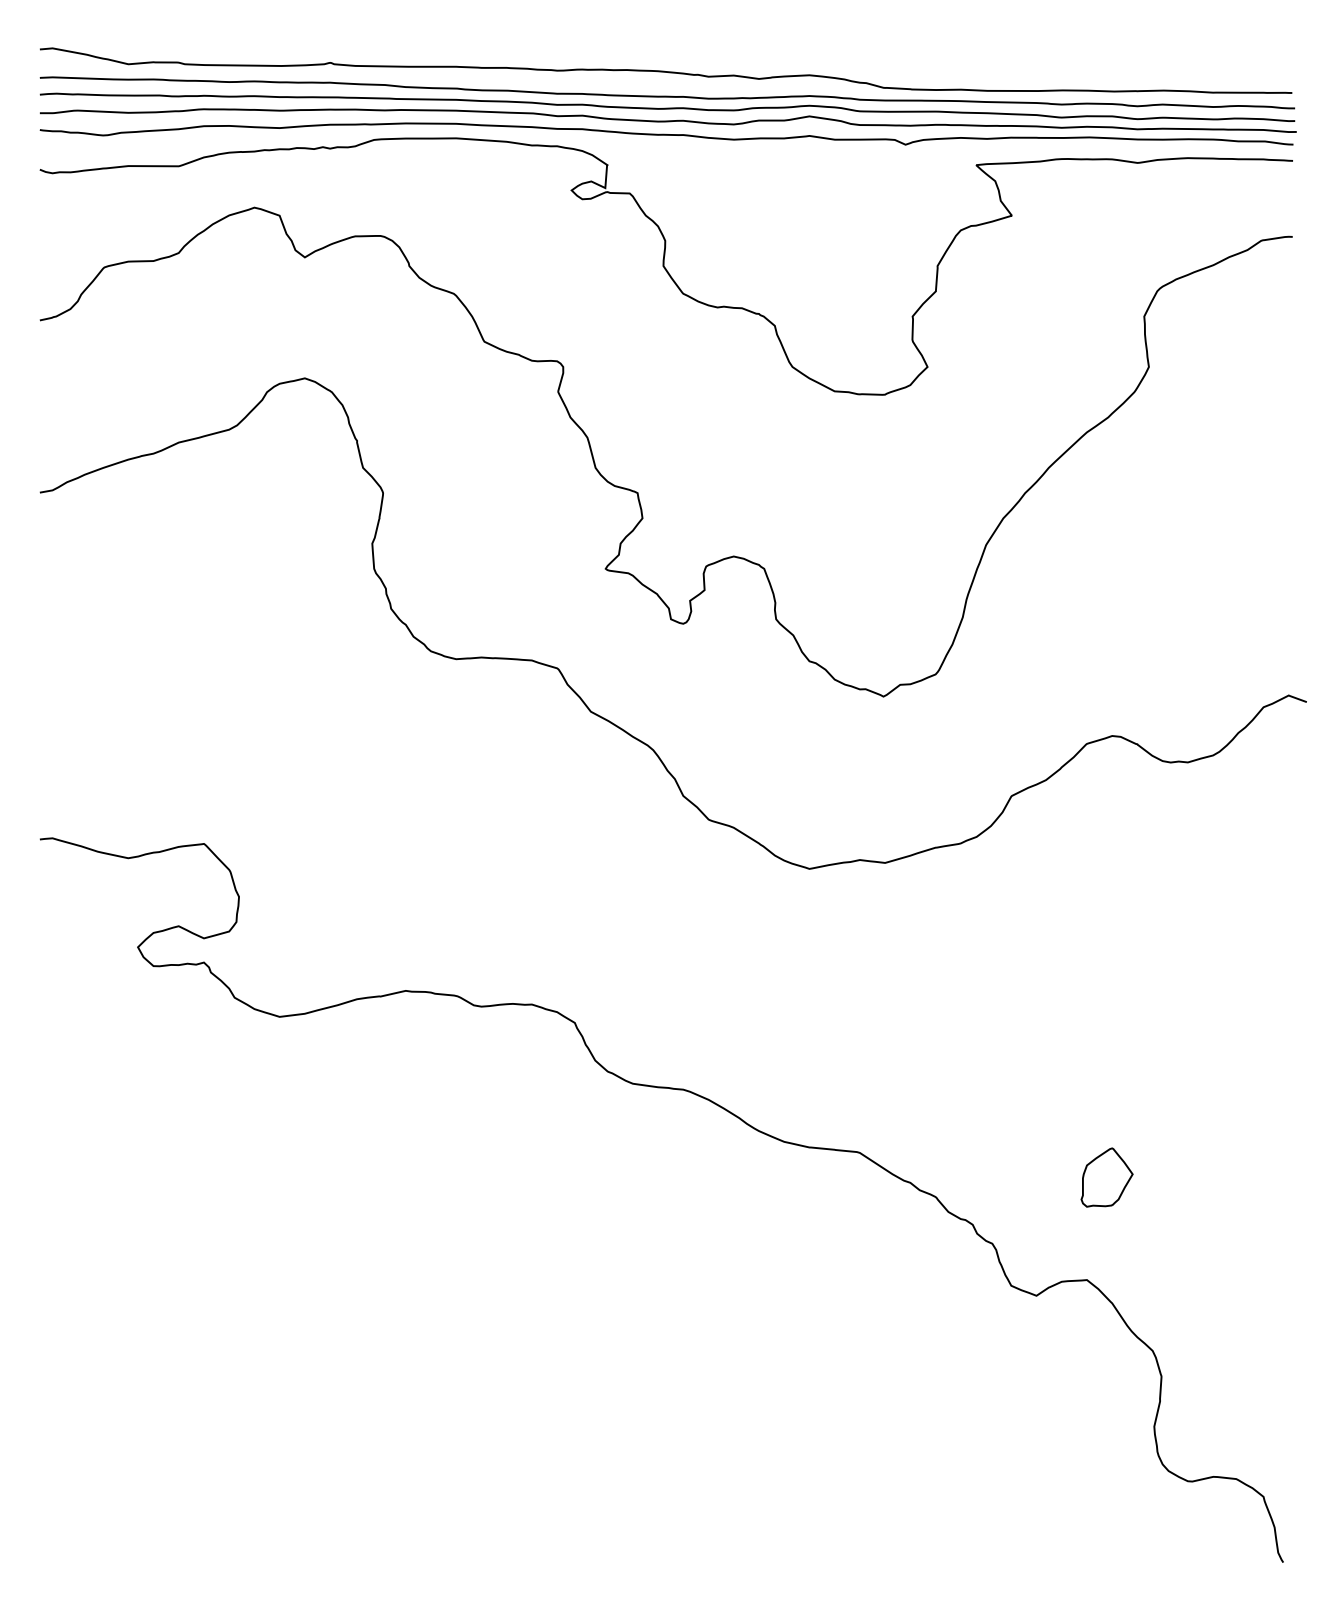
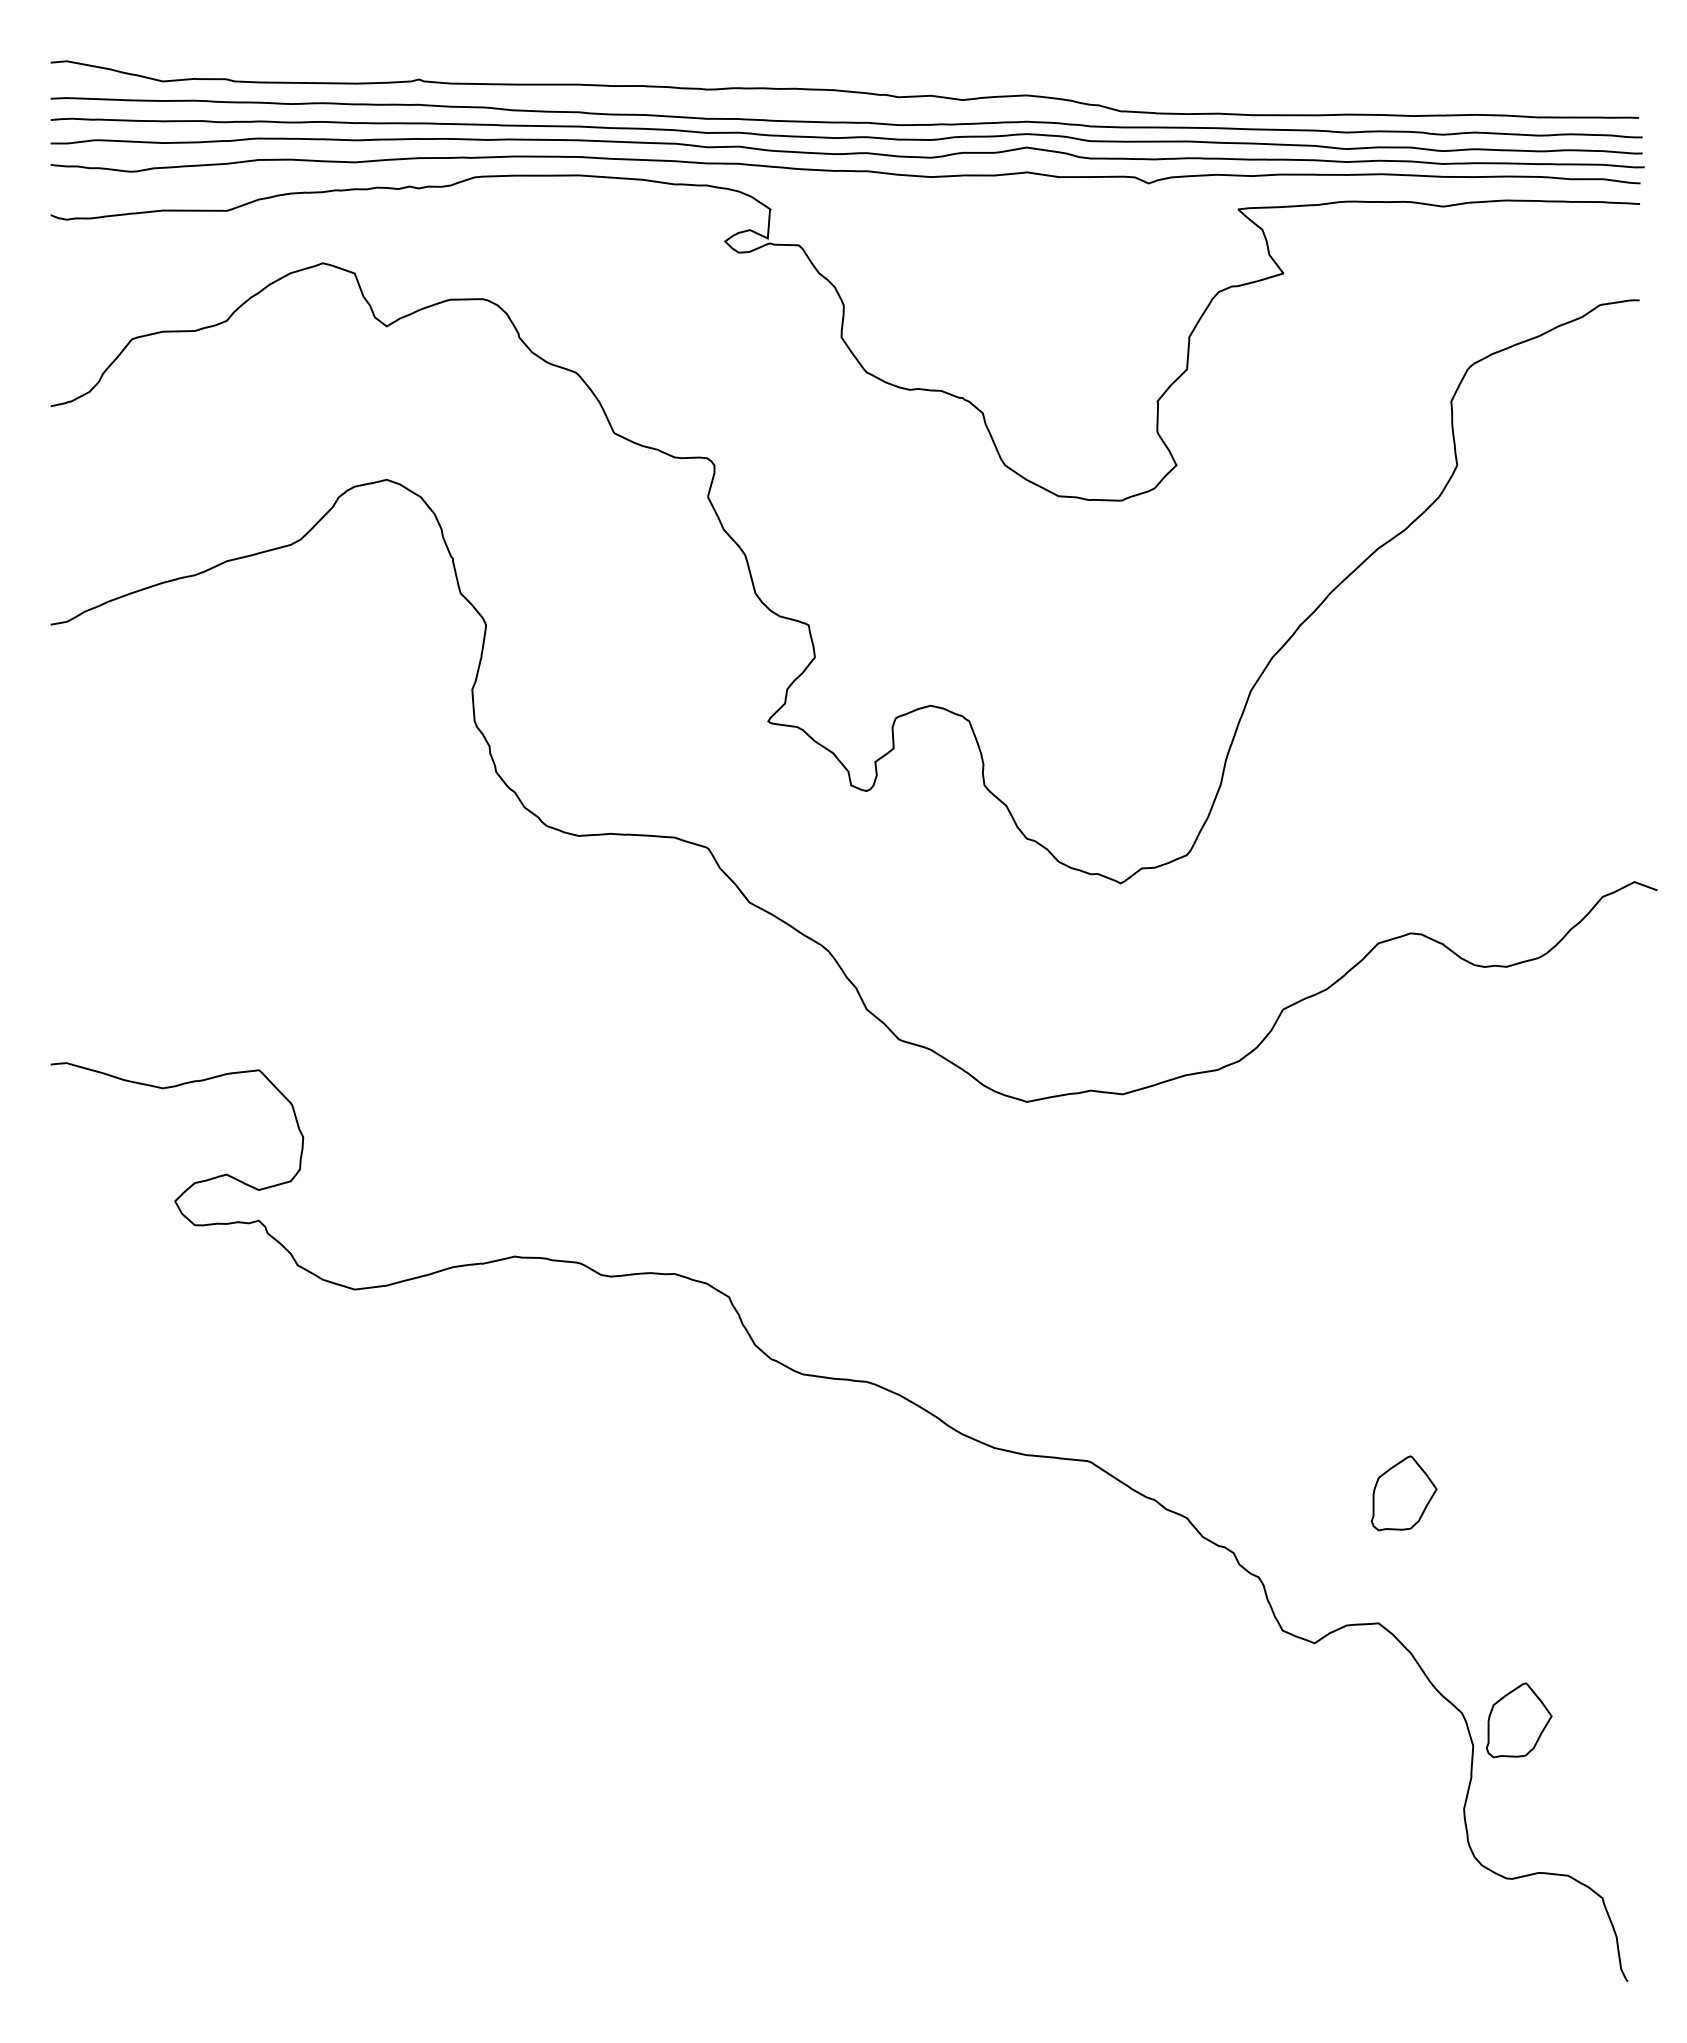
part: (1197, 1356) -> (1518, 1720), added

